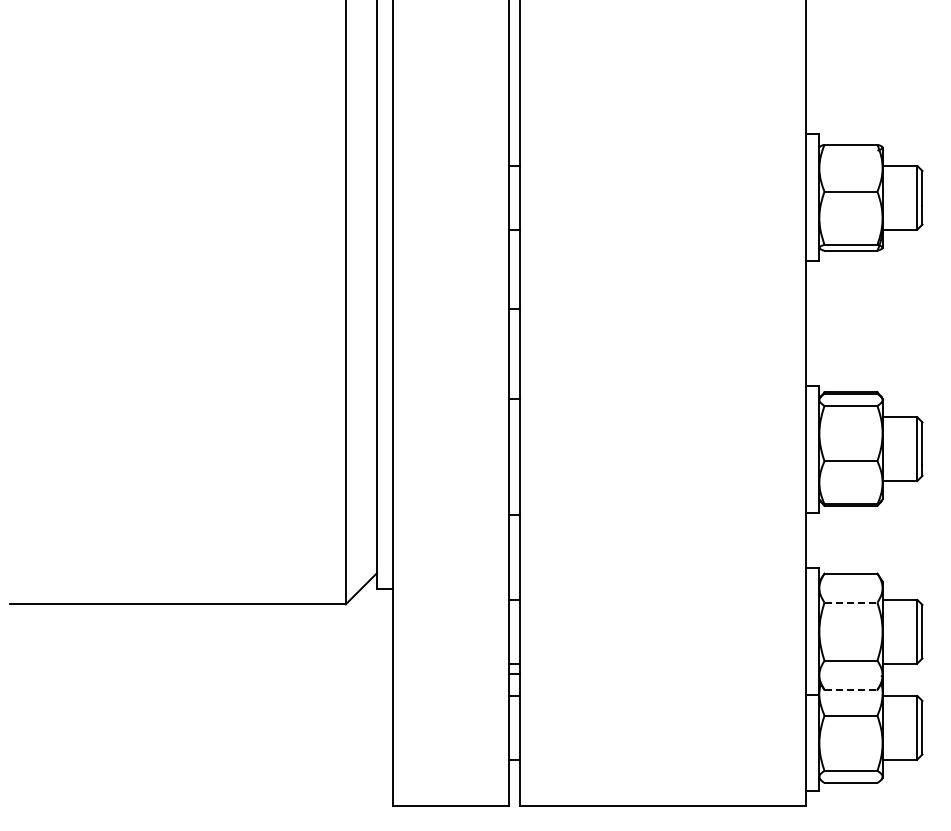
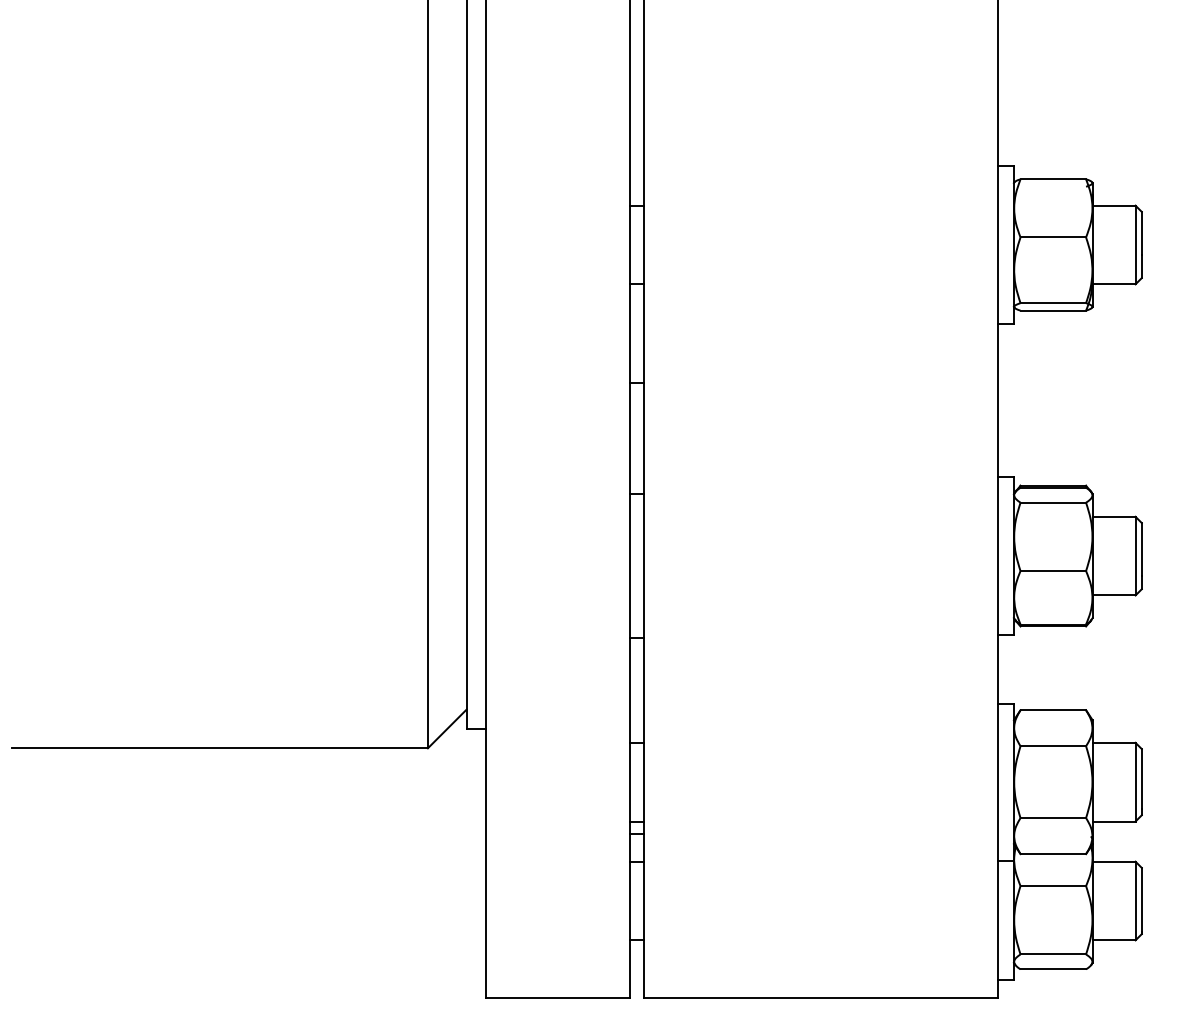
line: (851, 602) -> (1053, 745), dashed -> solid
line: (851, 689) -> (1053, 853), dashed -> solid

